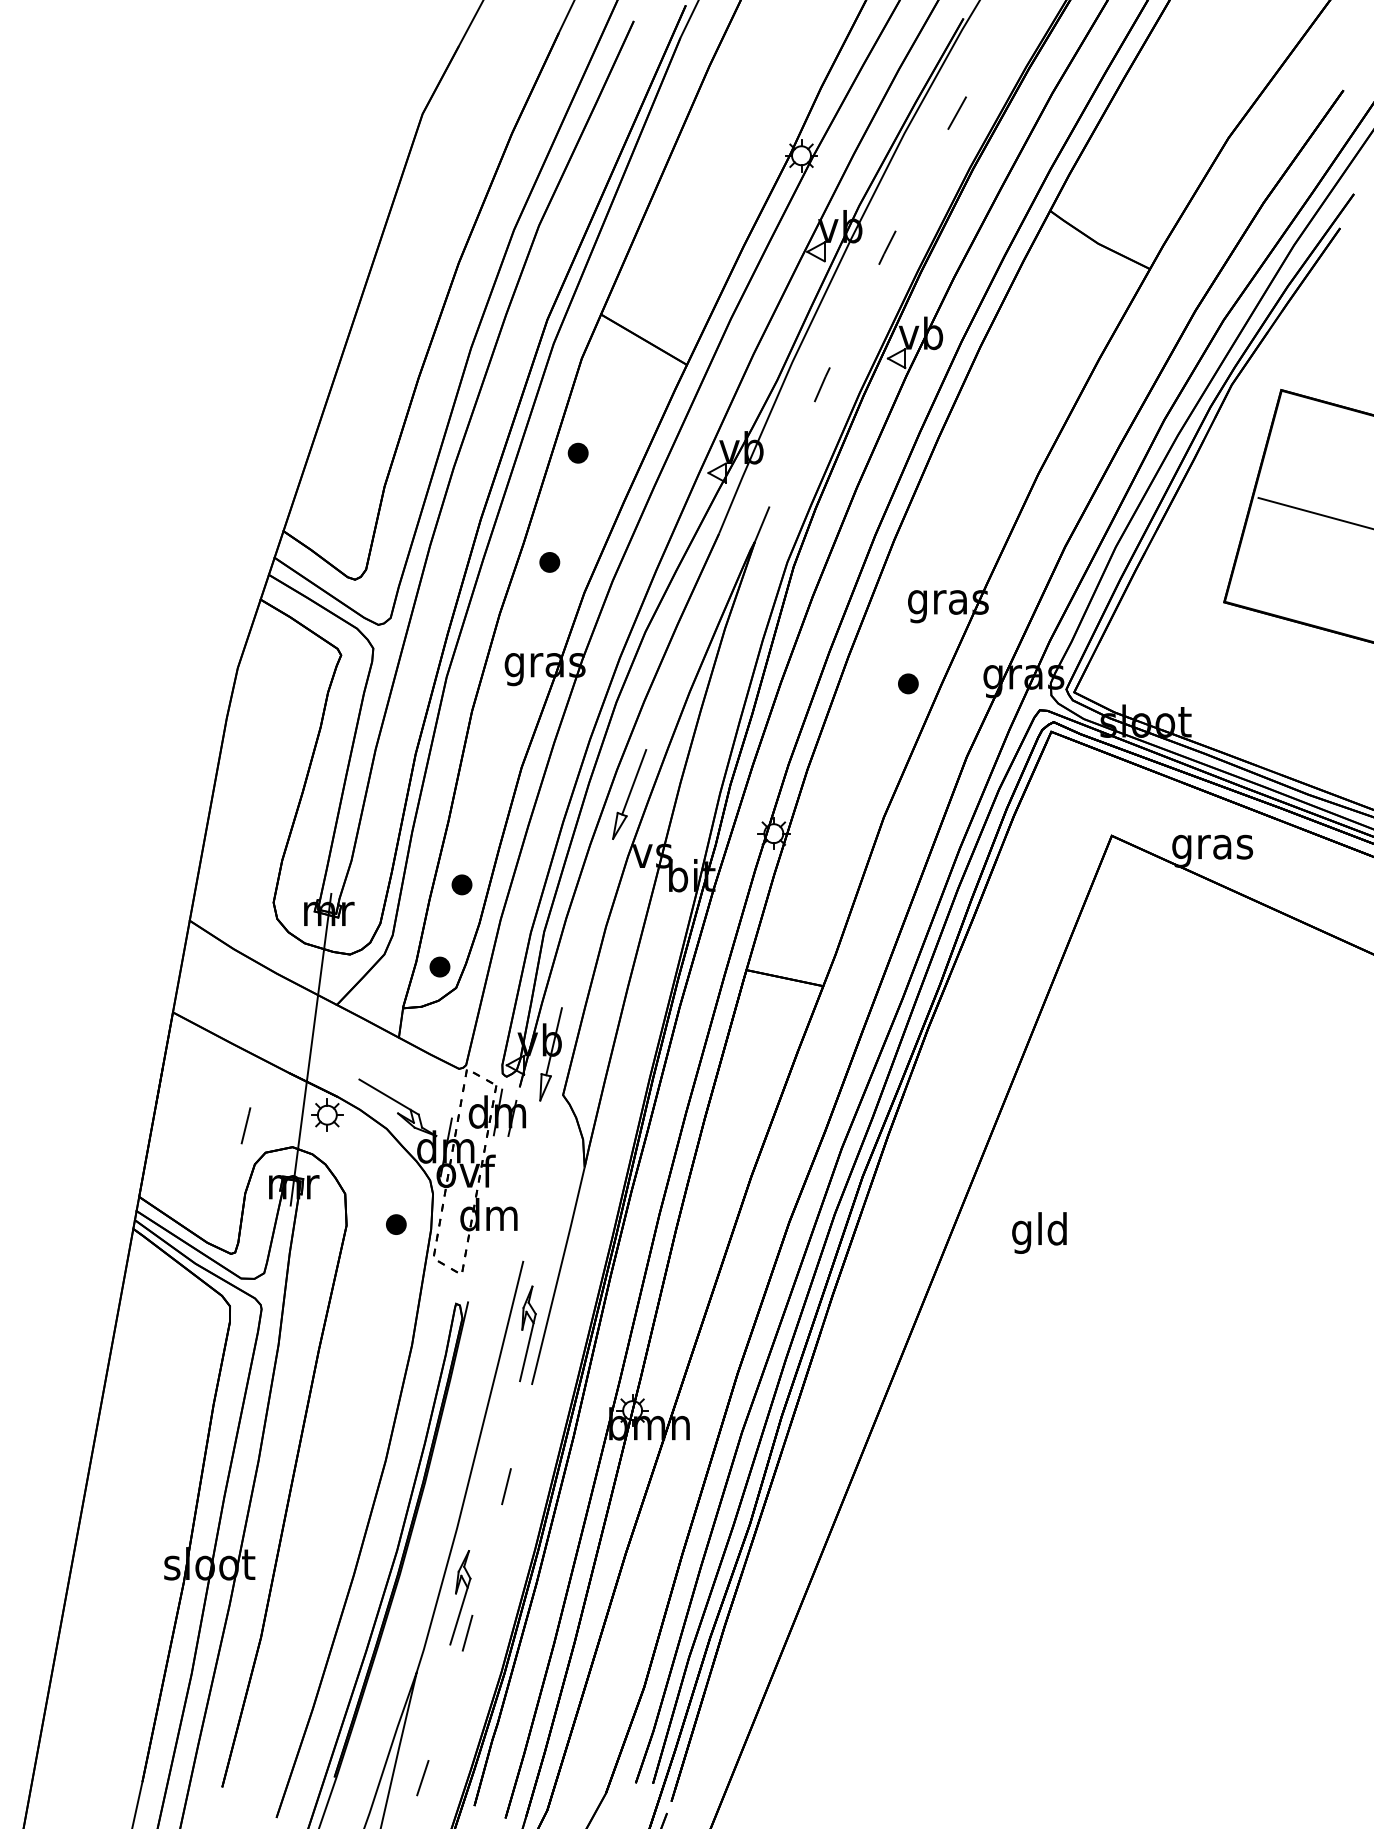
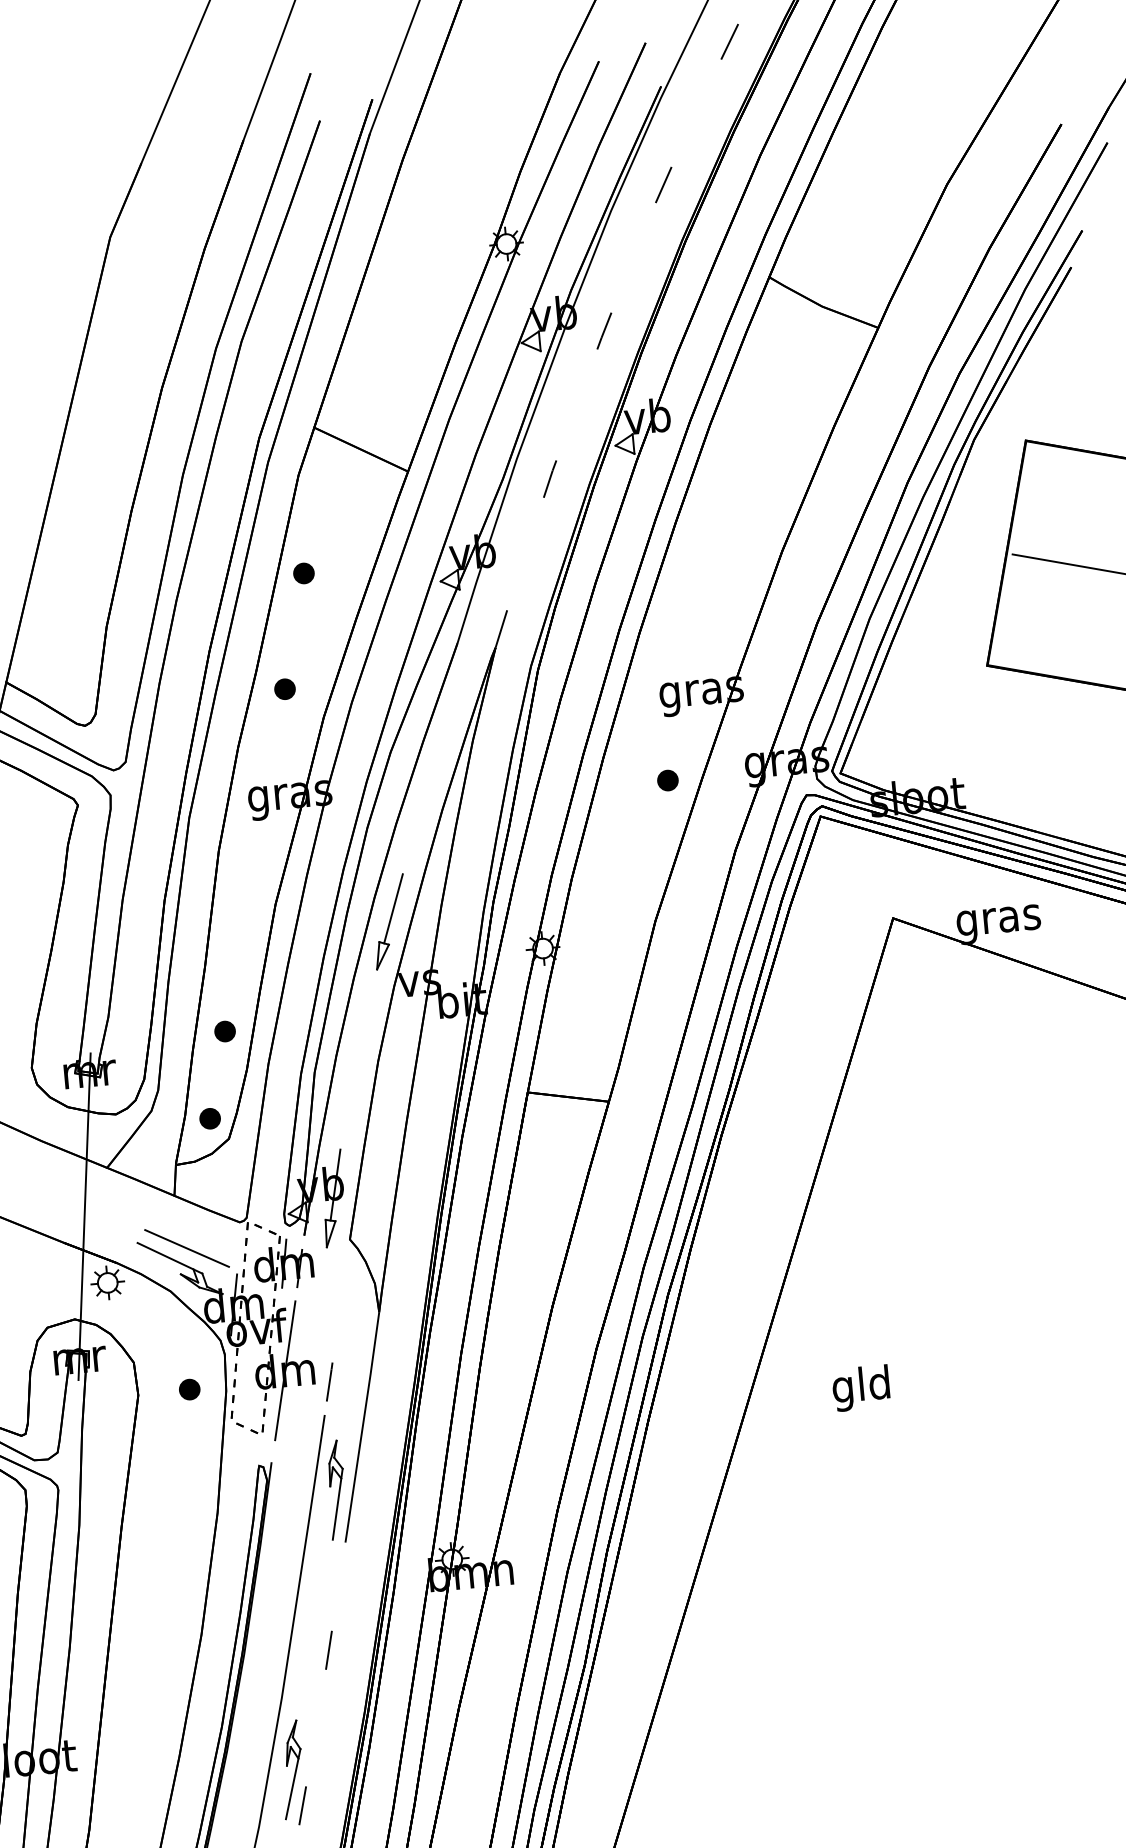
line: (405, 1088) -> (186, 1247), added
line: (245, 1125) -> (329, 1381), moved
line: (489, 1214) -> (285, 1370), added
text: (1039, 1232) -> (861, 1387), moved

